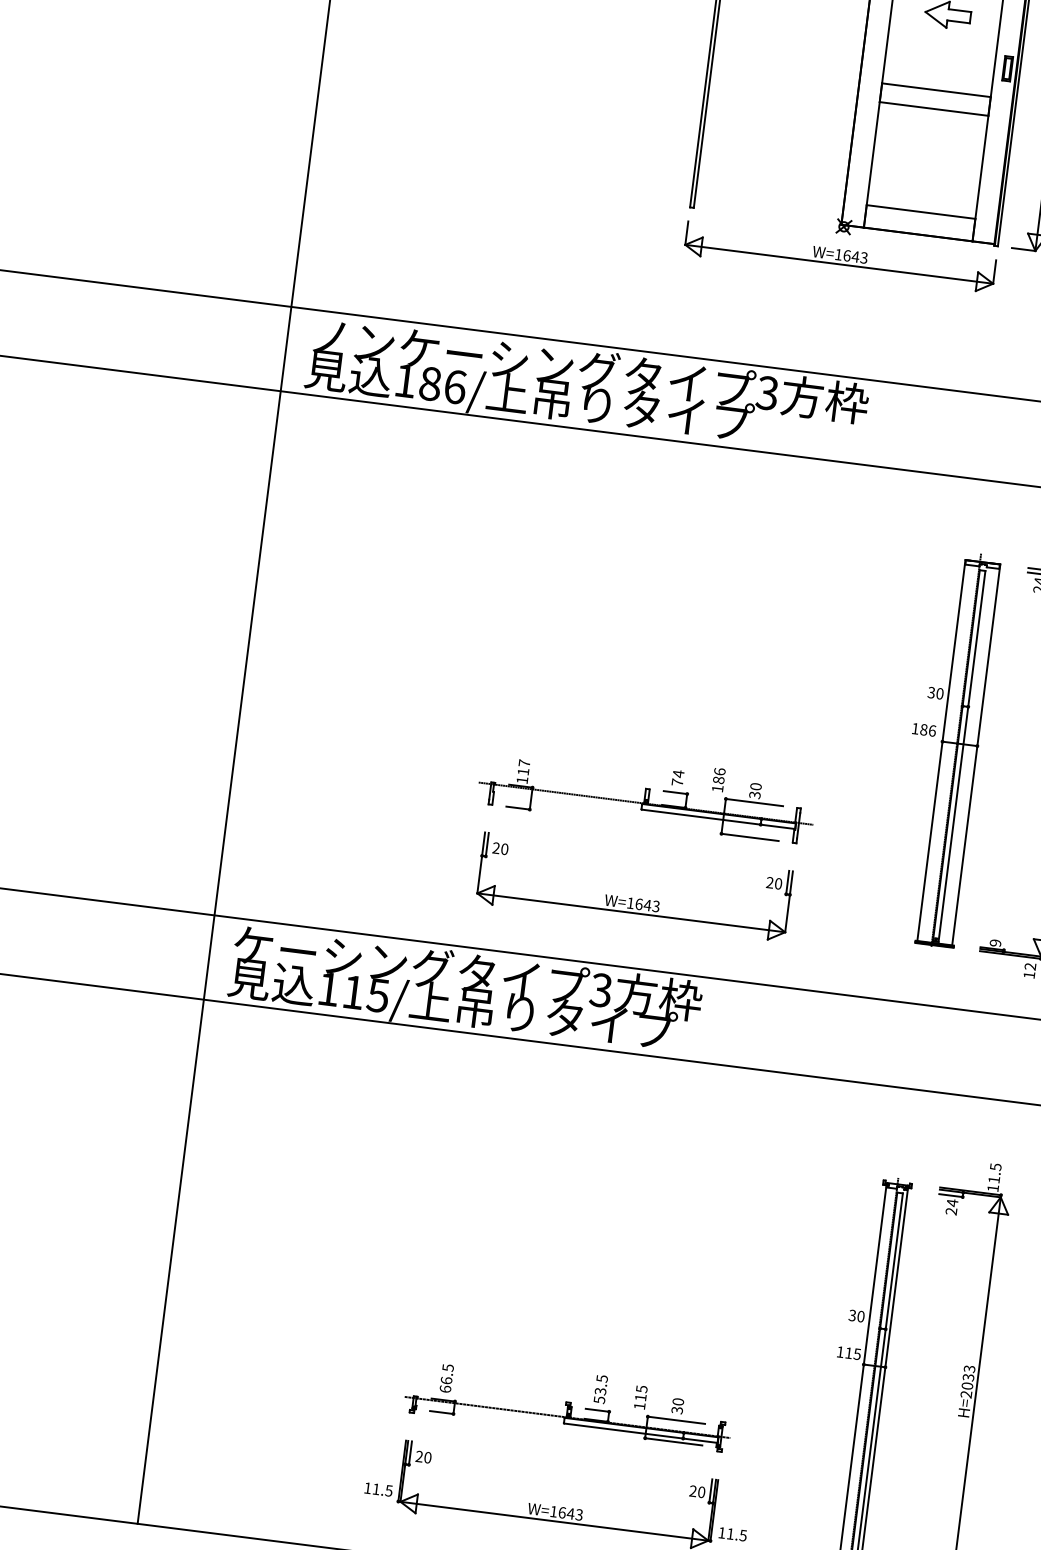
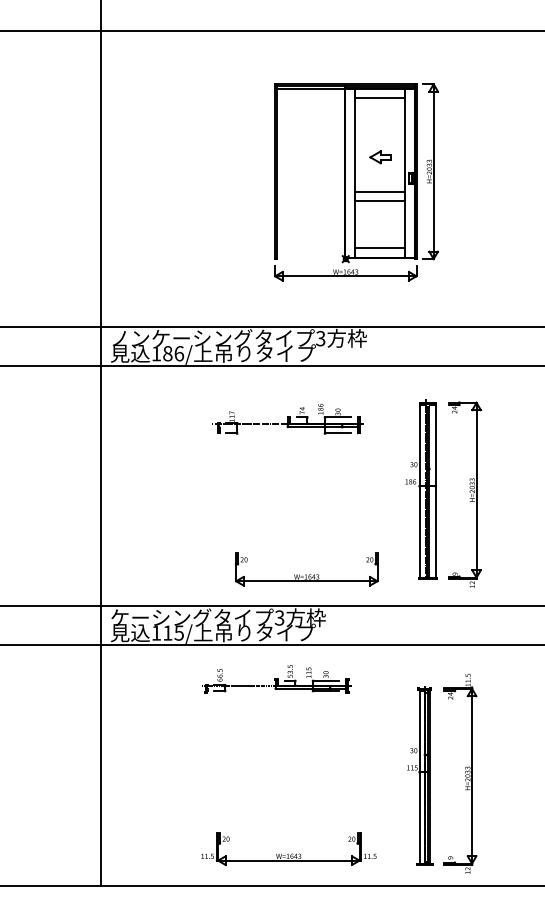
part: (643, 790) -> (287, 418), moved
part: (633, 887) -> (306, 569), moved
part: (568, 1403) -> (276, 679), moved

